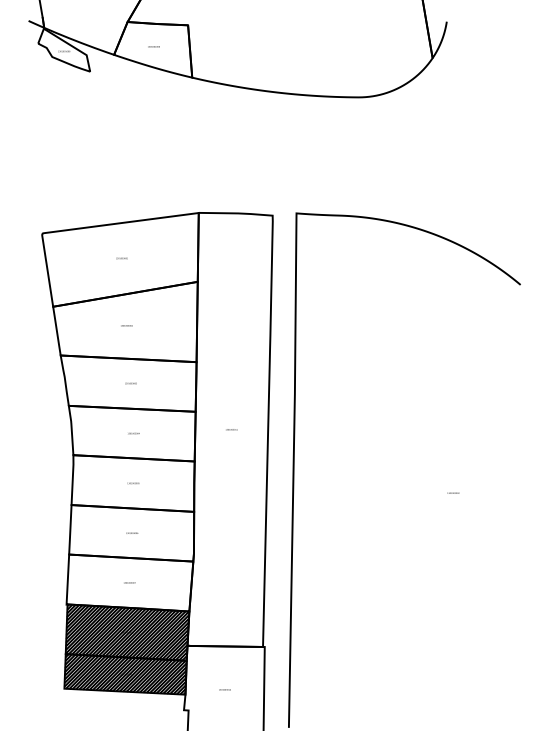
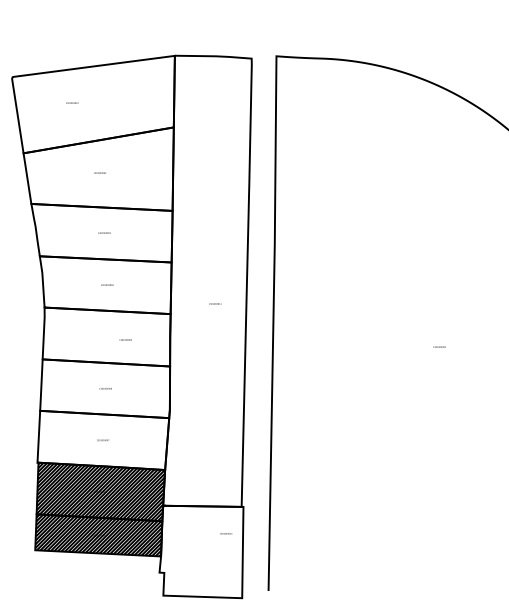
text: (121, 258) -> (71, 103), moved
text: (231, 429) -> (215, 303), moved
text: (133, 483) -> (125, 340), moved
text: (224, 689) -> (225, 533), moved

